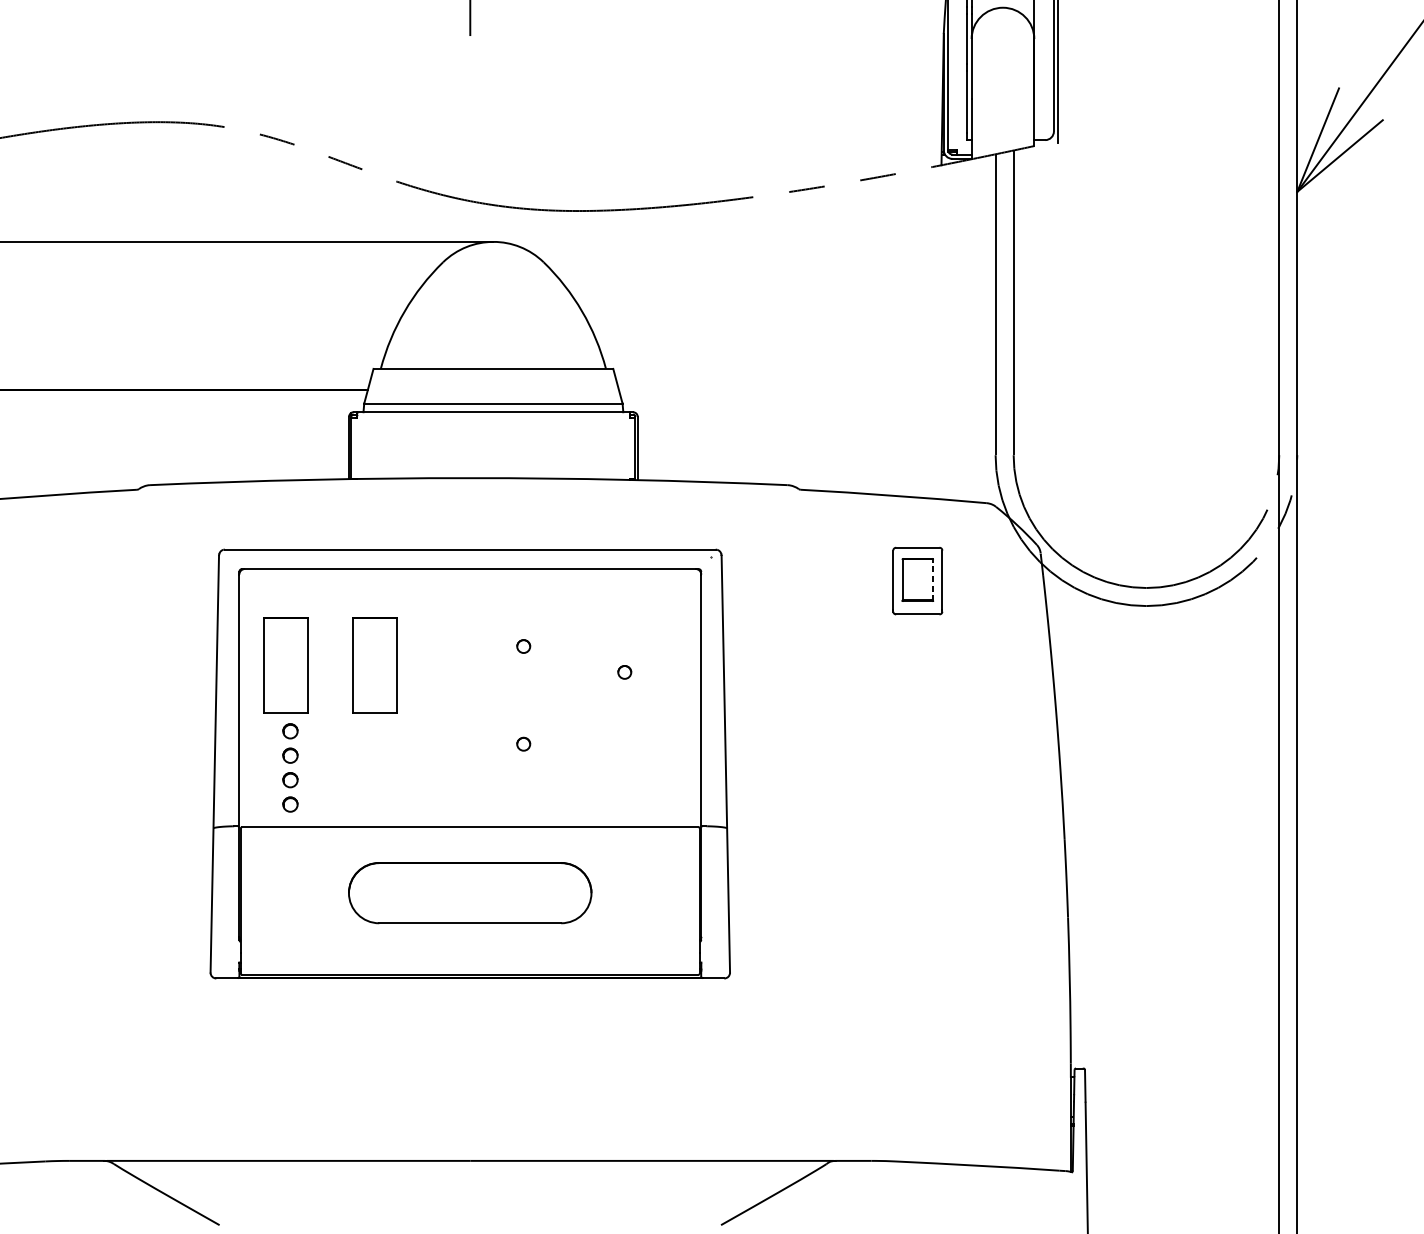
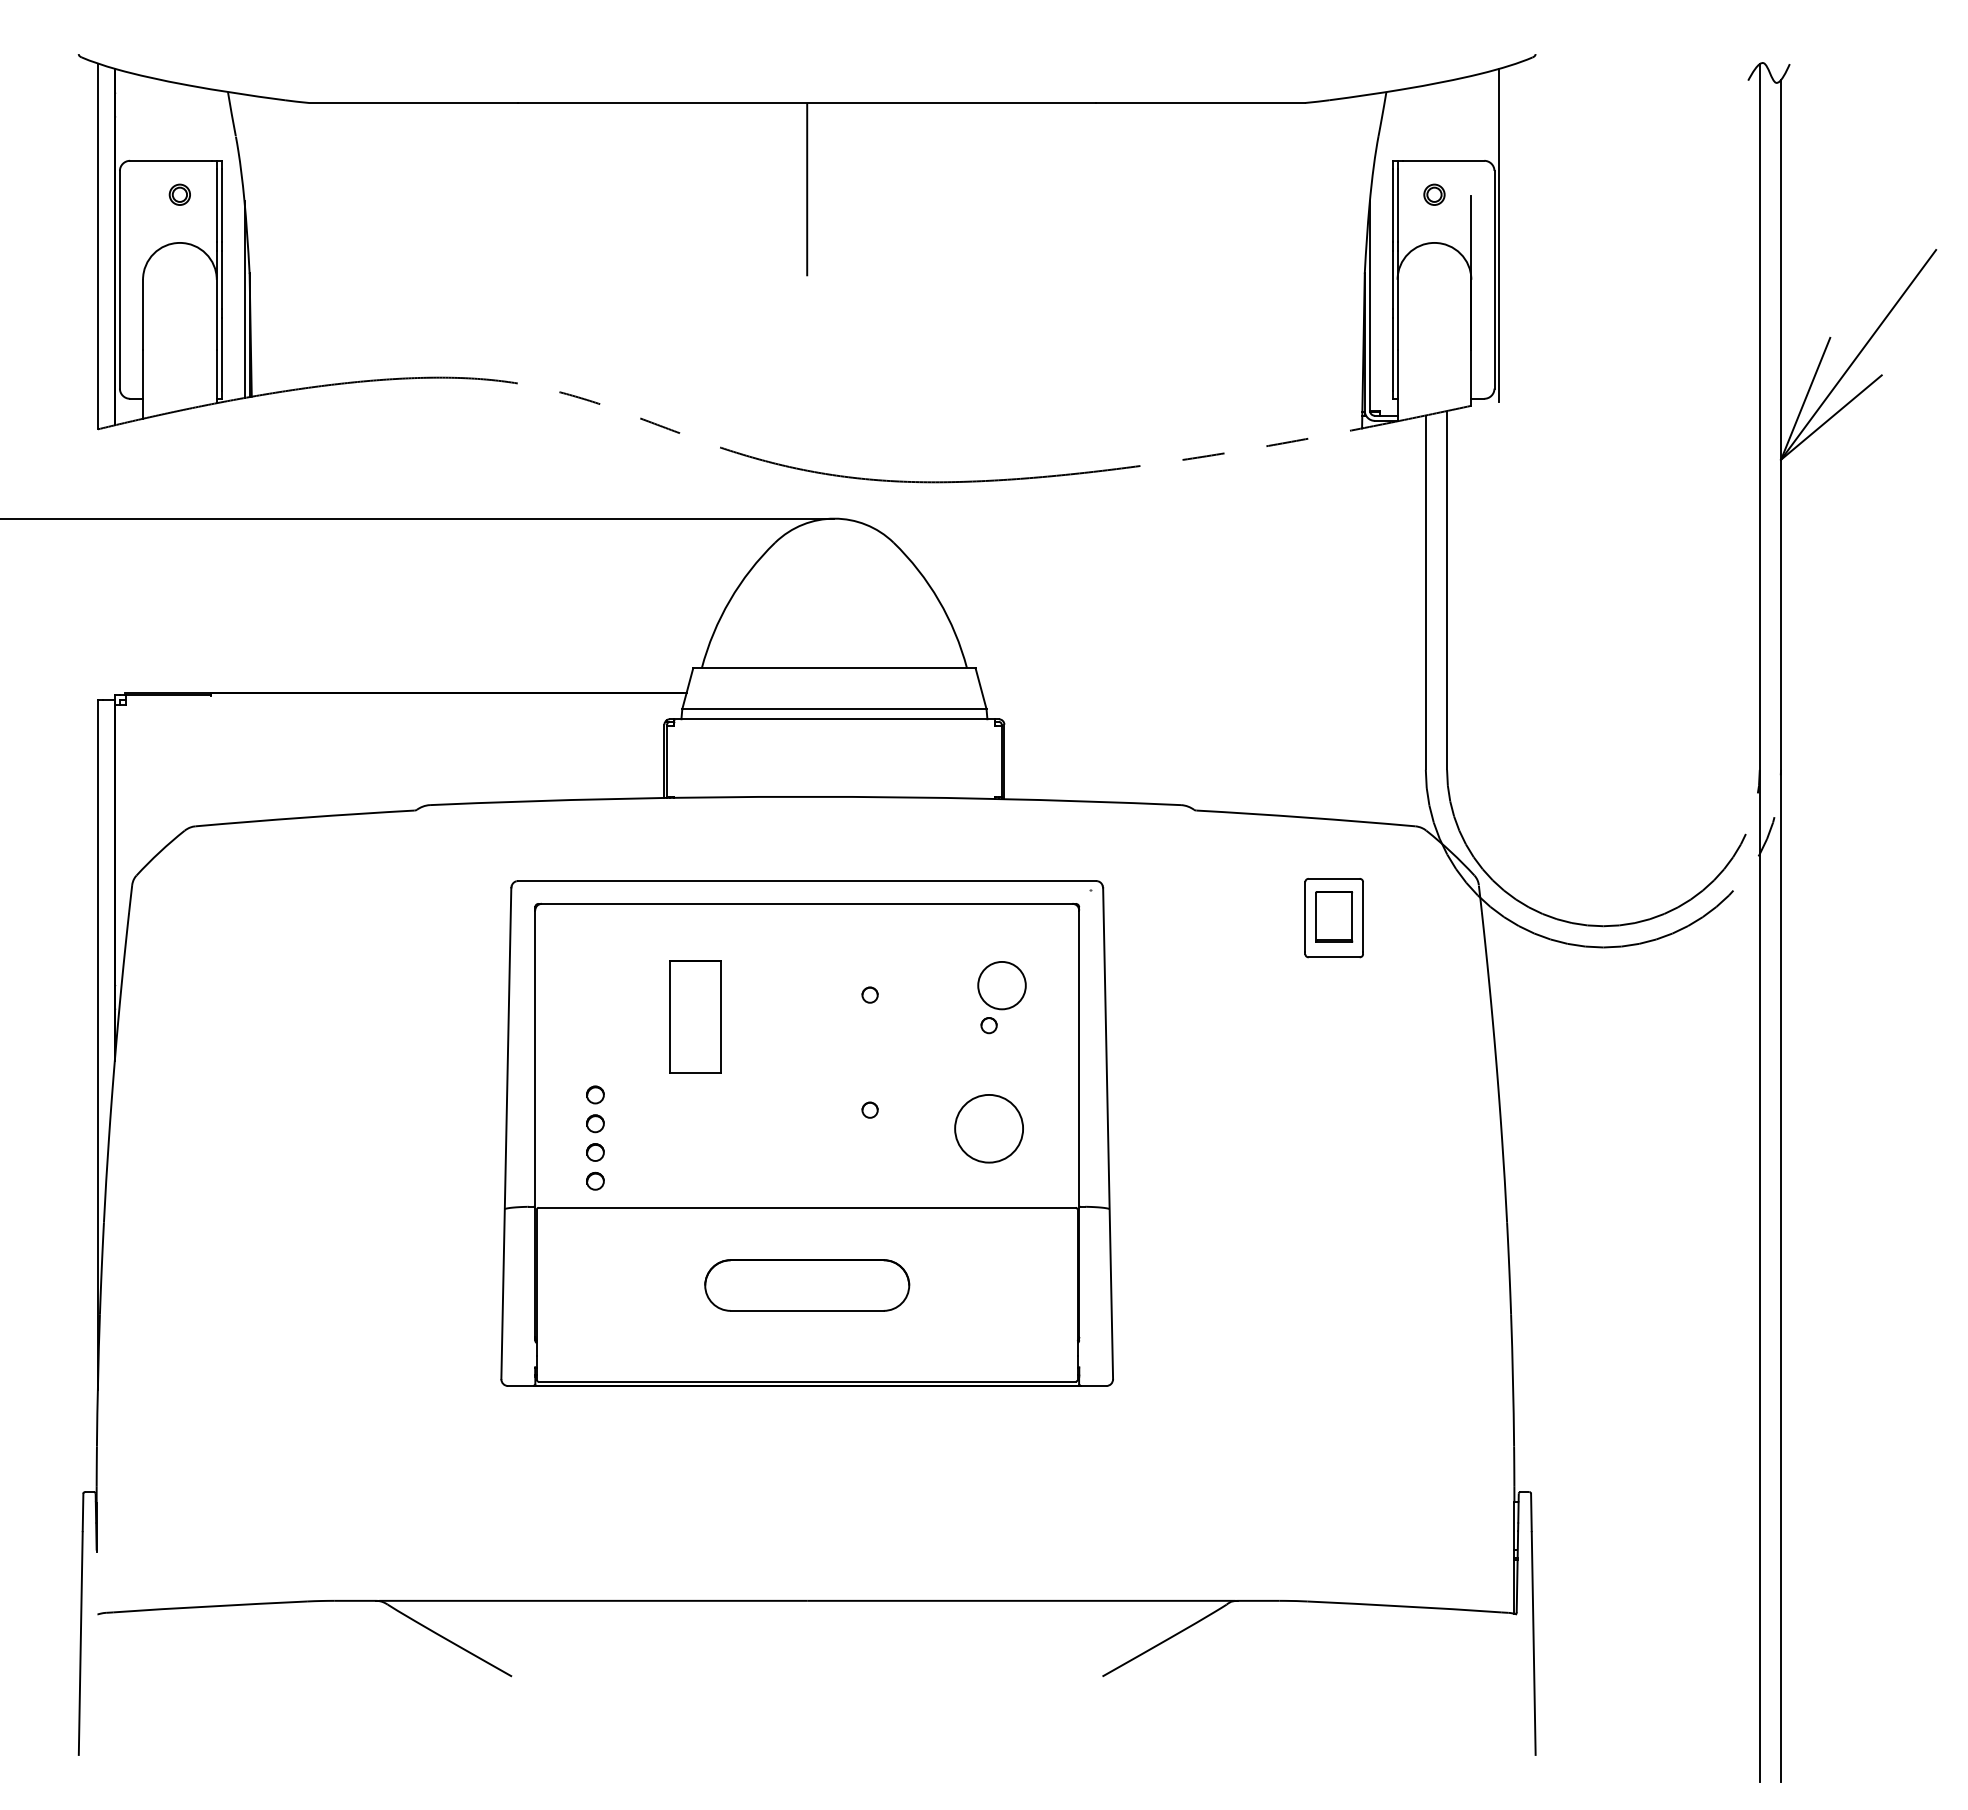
line: (933, 579) -> (1352, 916), dashed -> solid
part: (635, 638) -> (1001, 985), added
part: (286, 664) -> (590, 1016), removed
part: (624, 759) -> (988, 1128), added
part: (470, 893) -> (807, 1285), size x0.71

